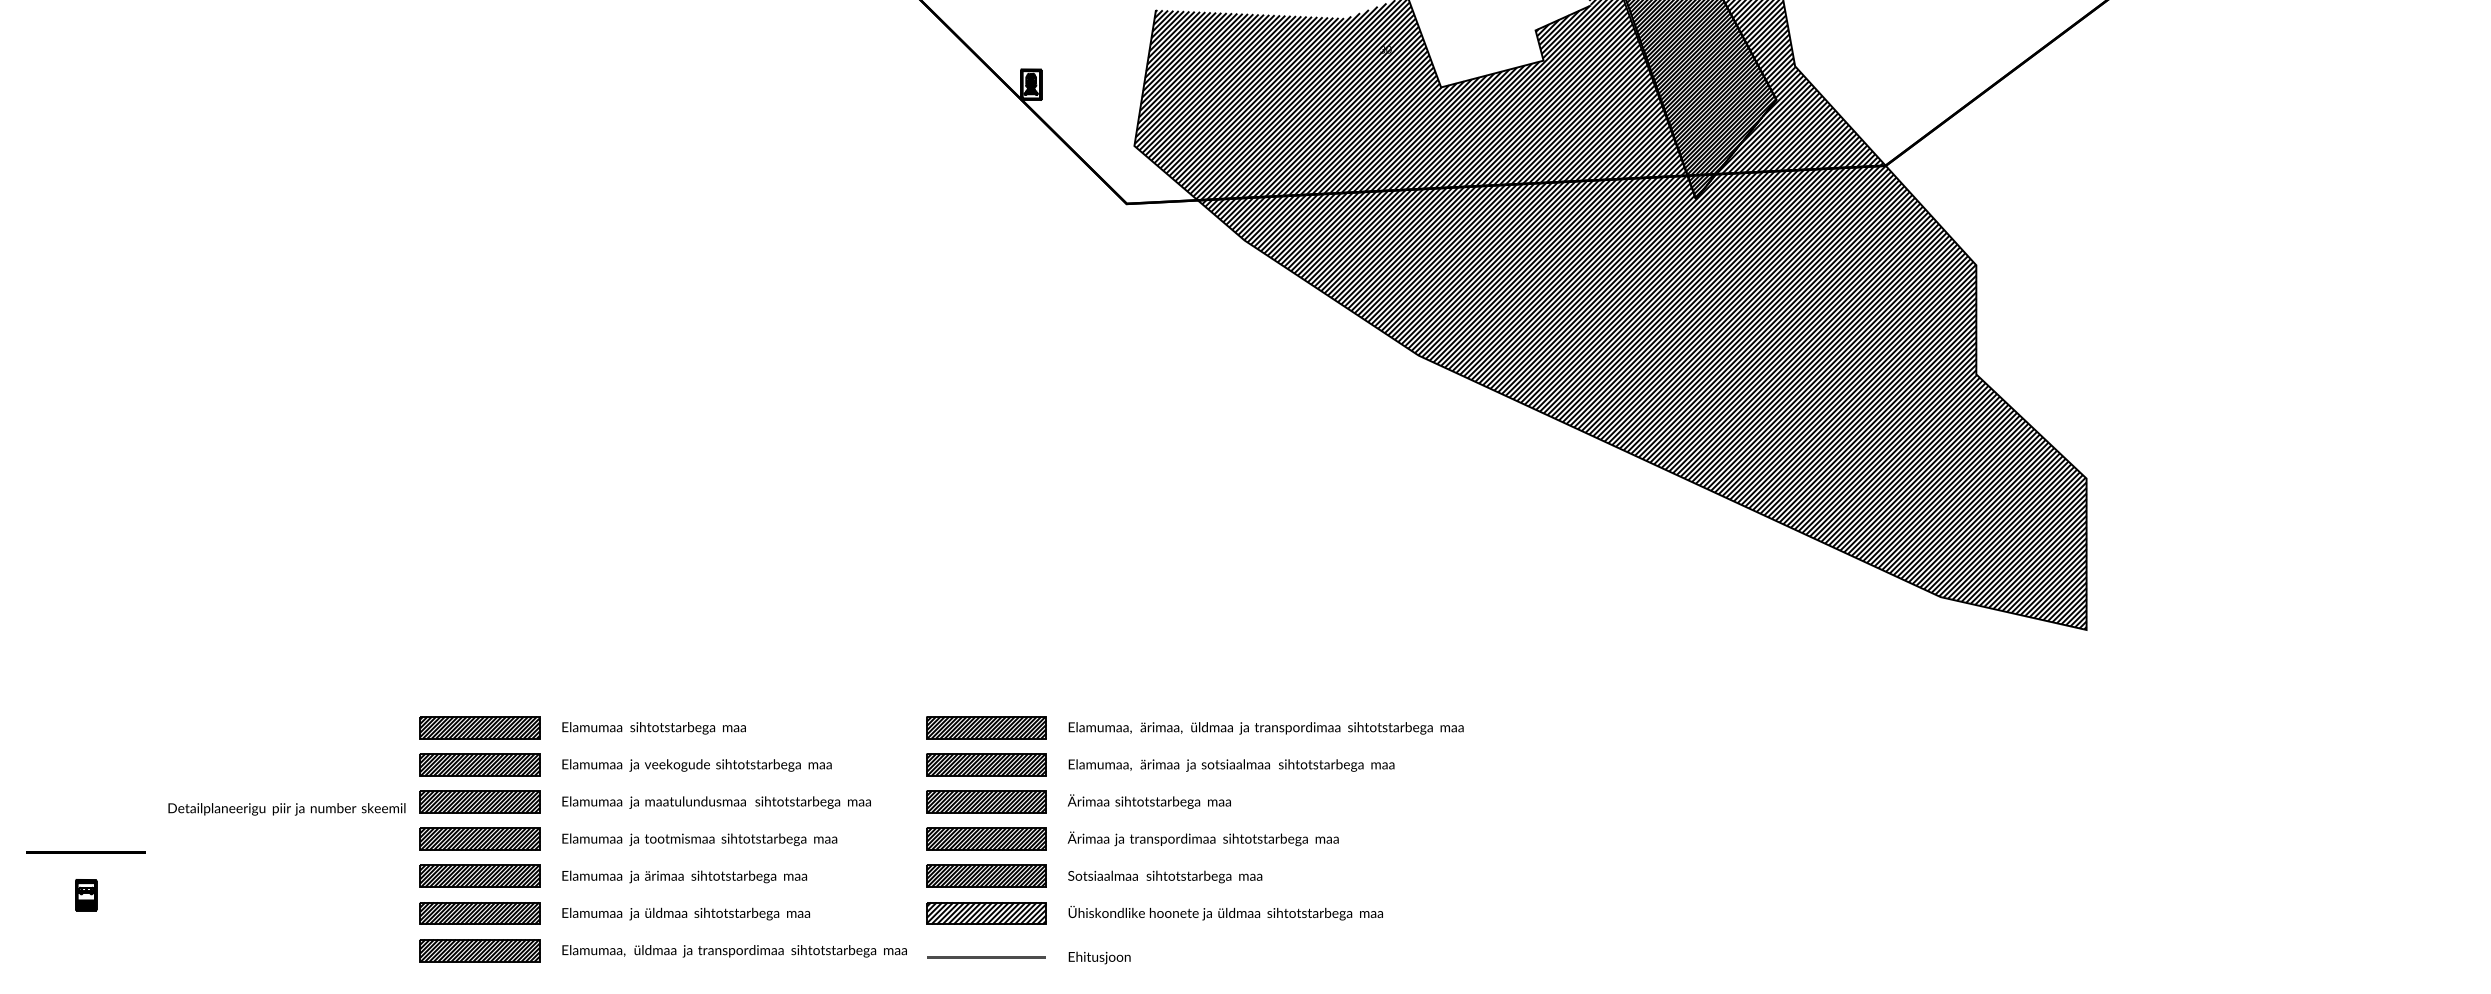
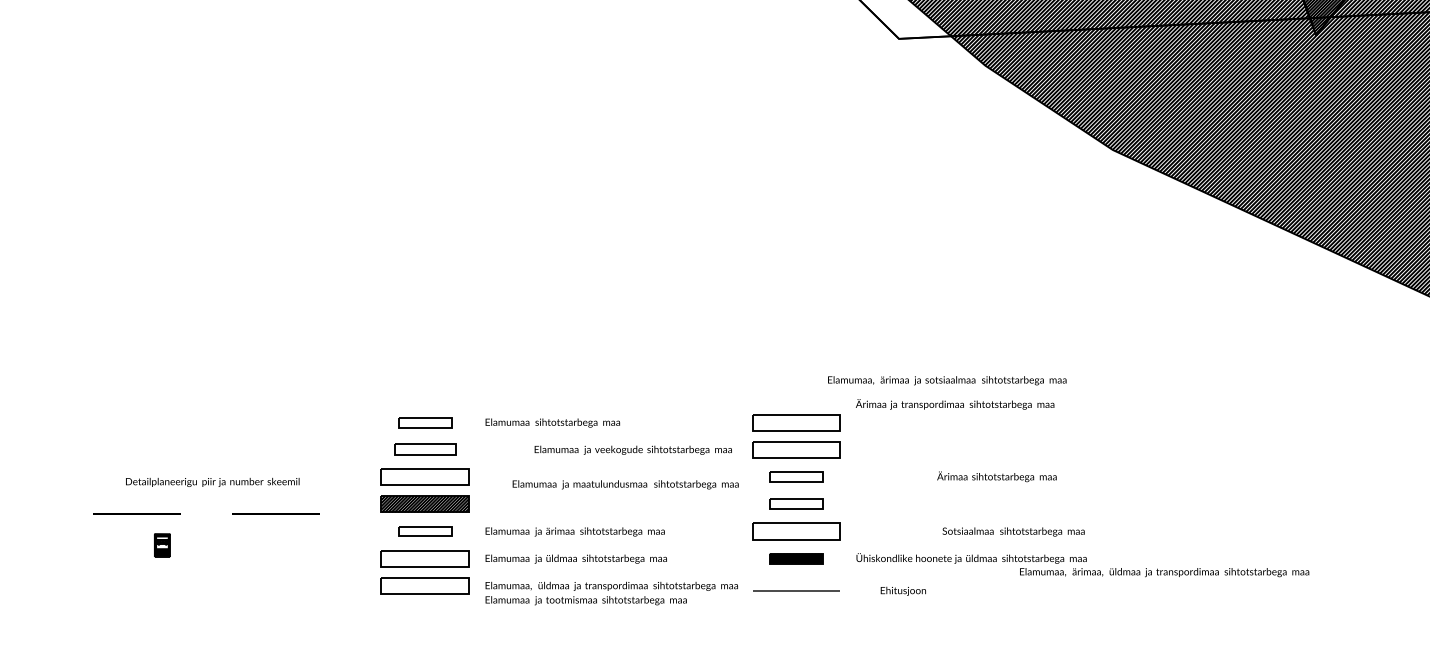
part: (479, 727) -> (424, 422), size x0.6
hatch: (986, 727) -> (796, 422), removed
text: (1265, 728) -> (1164, 572), moved
part: (479, 764) -> (424, 449), size x0.7
hatch: (986, 764) -> (796, 449), removed
text: (696, 765) -> (632, 450), moved
text: (1231, 765) -> (947, 380), moved
hatch: (480, 801) -> (425, 476), removed
part: (986, 801) -> (796, 476), size x0.6
text: (1148, 801) -> (996, 476), moved
text: (716, 802) -> (625, 484), moved
text: (286, 809) -> (212, 482), moved
part: (986, 838) -> (796, 503), size x0.6
text: (1202, 838) -> (954, 404), moved
text: (699, 839) -> (586, 600), moved
line: (275, 852) -> (275, 514), added
part: (479, 875) -> (424, 530), size x0.6
hatch: (986, 876) -> (796, 531), removed
text: (1165, 876) -> (1013, 531), moved
part: (86, 895) -> (162, 545), moved
hatch: (480, 913) -> (425, 558), removed
part: (986, 913) -> (796, 558), size x0.6
hatch: (480, 950) -> (425, 585), removed
text: (1099, 957) -> (903, 590), moved

